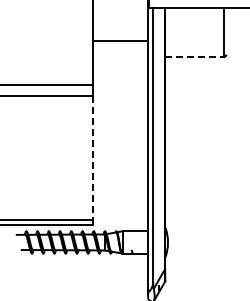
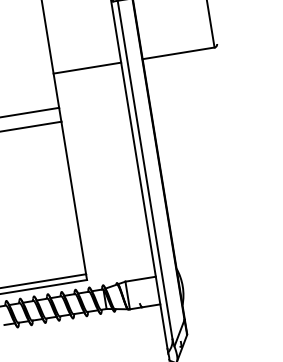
line: (119, 41) -> (86, 68), moved
line: (195, 57) -> (179, 53), dashed -> solid
line: (92, 158) -> (73, 198), dashed -> solid

